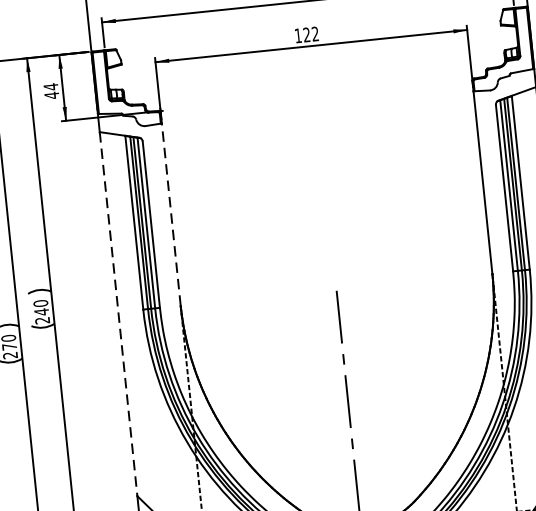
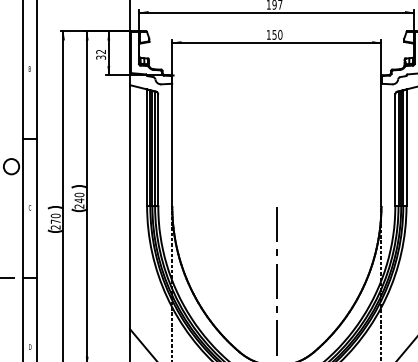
text: (311, 33) -> (277, 34), 122 -> 150
text: (52, 90) -> (101, 54), 44 -> 32
line: (171, 213) -> (172, 144), dashed -> solid
line: (118, 314) -> (130, 207), dashed -> solid

